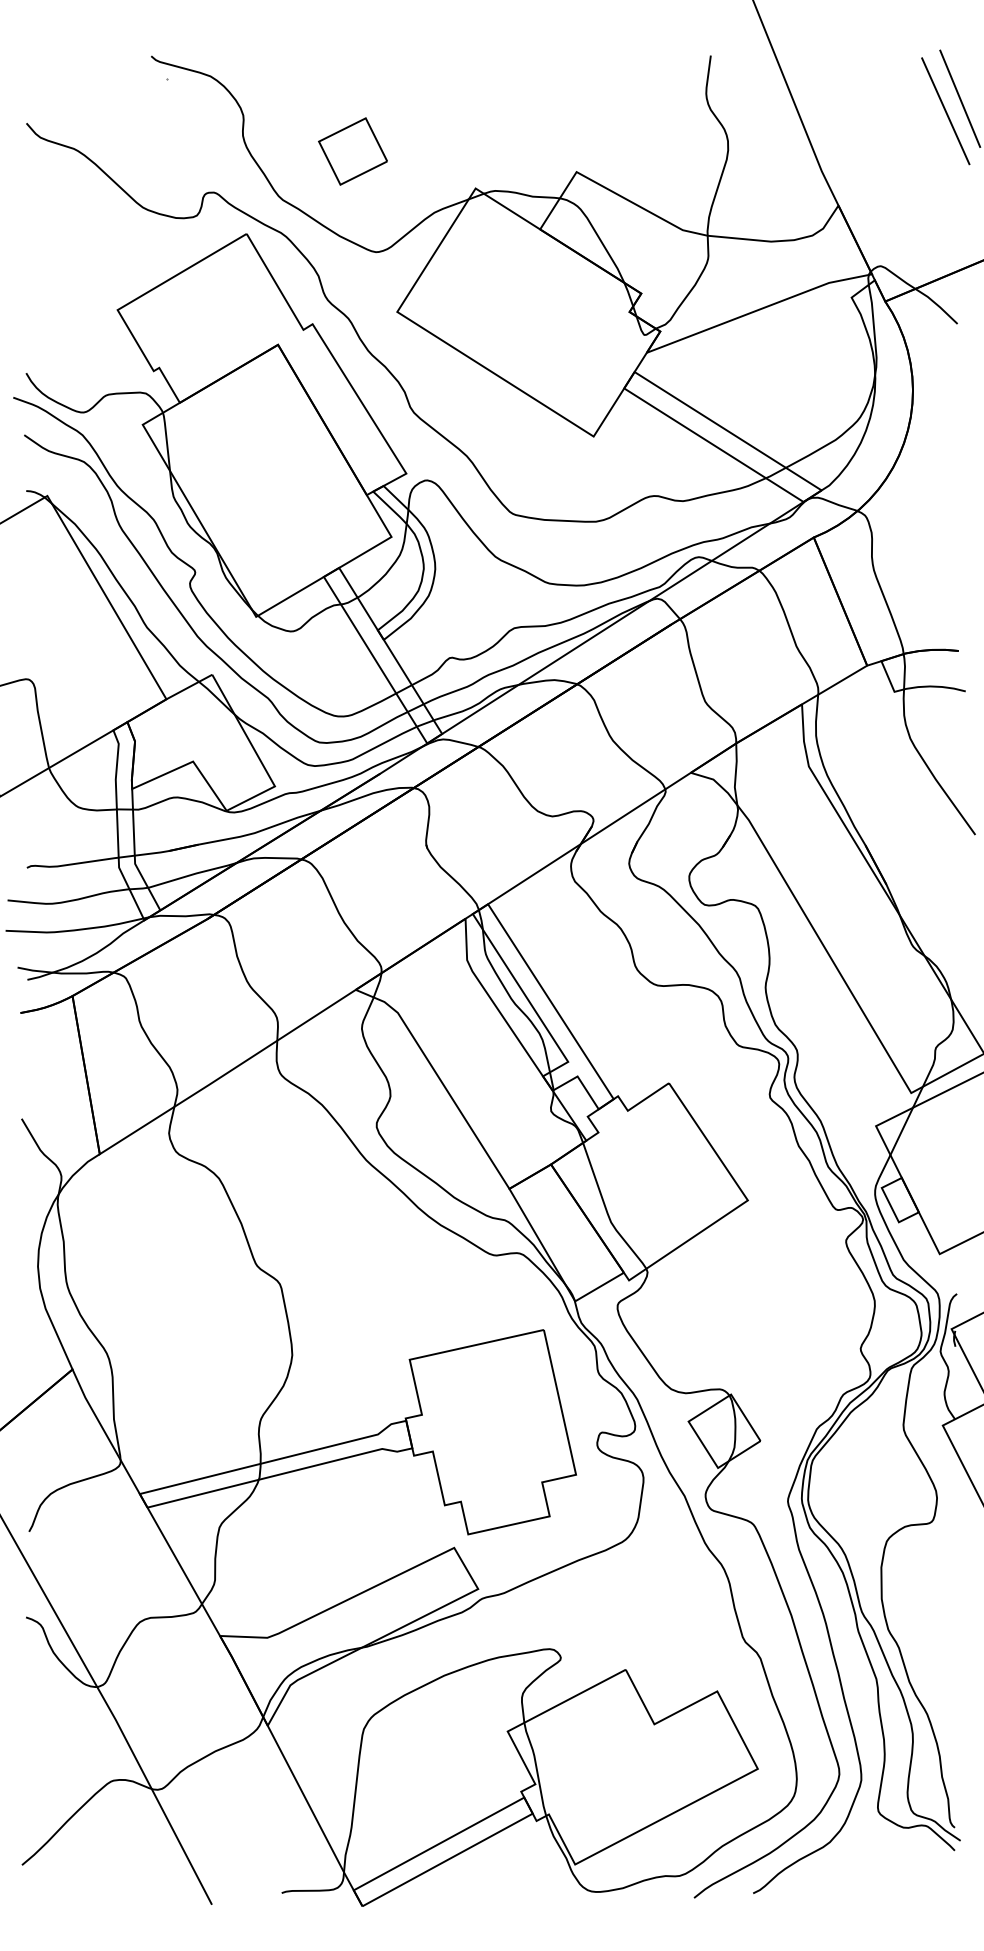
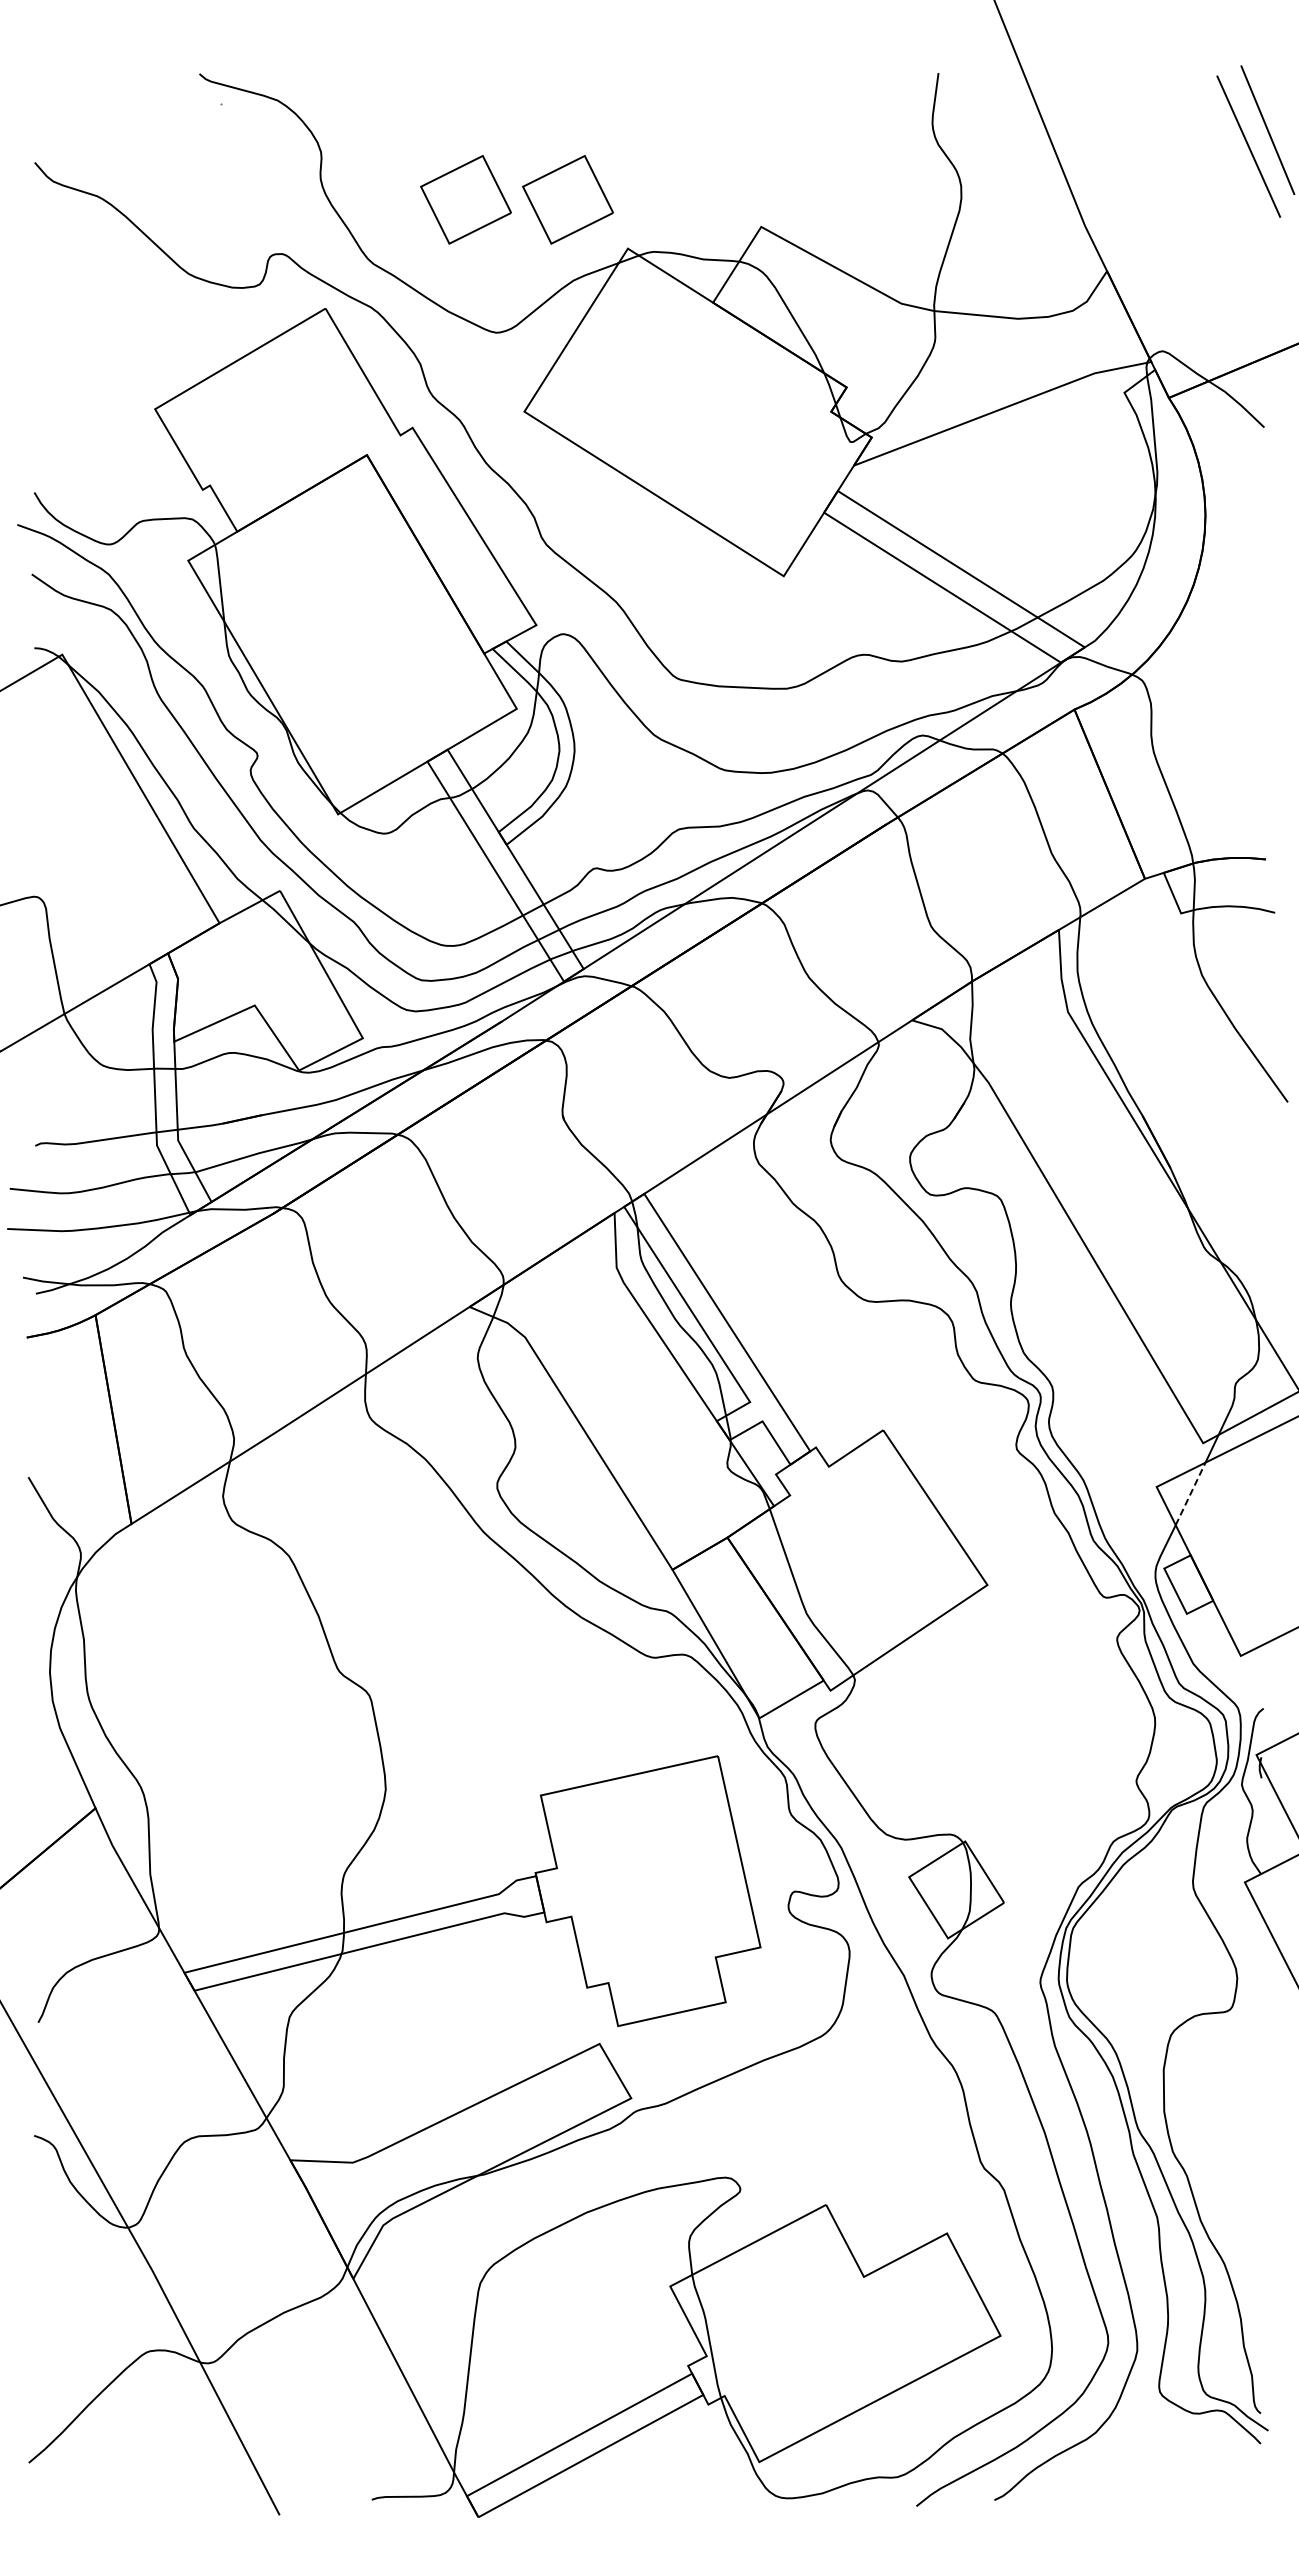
part: (429, 151) -> (567, 199), added
line: (901, 1131) -> (1190, 1493), solid -> dashed

